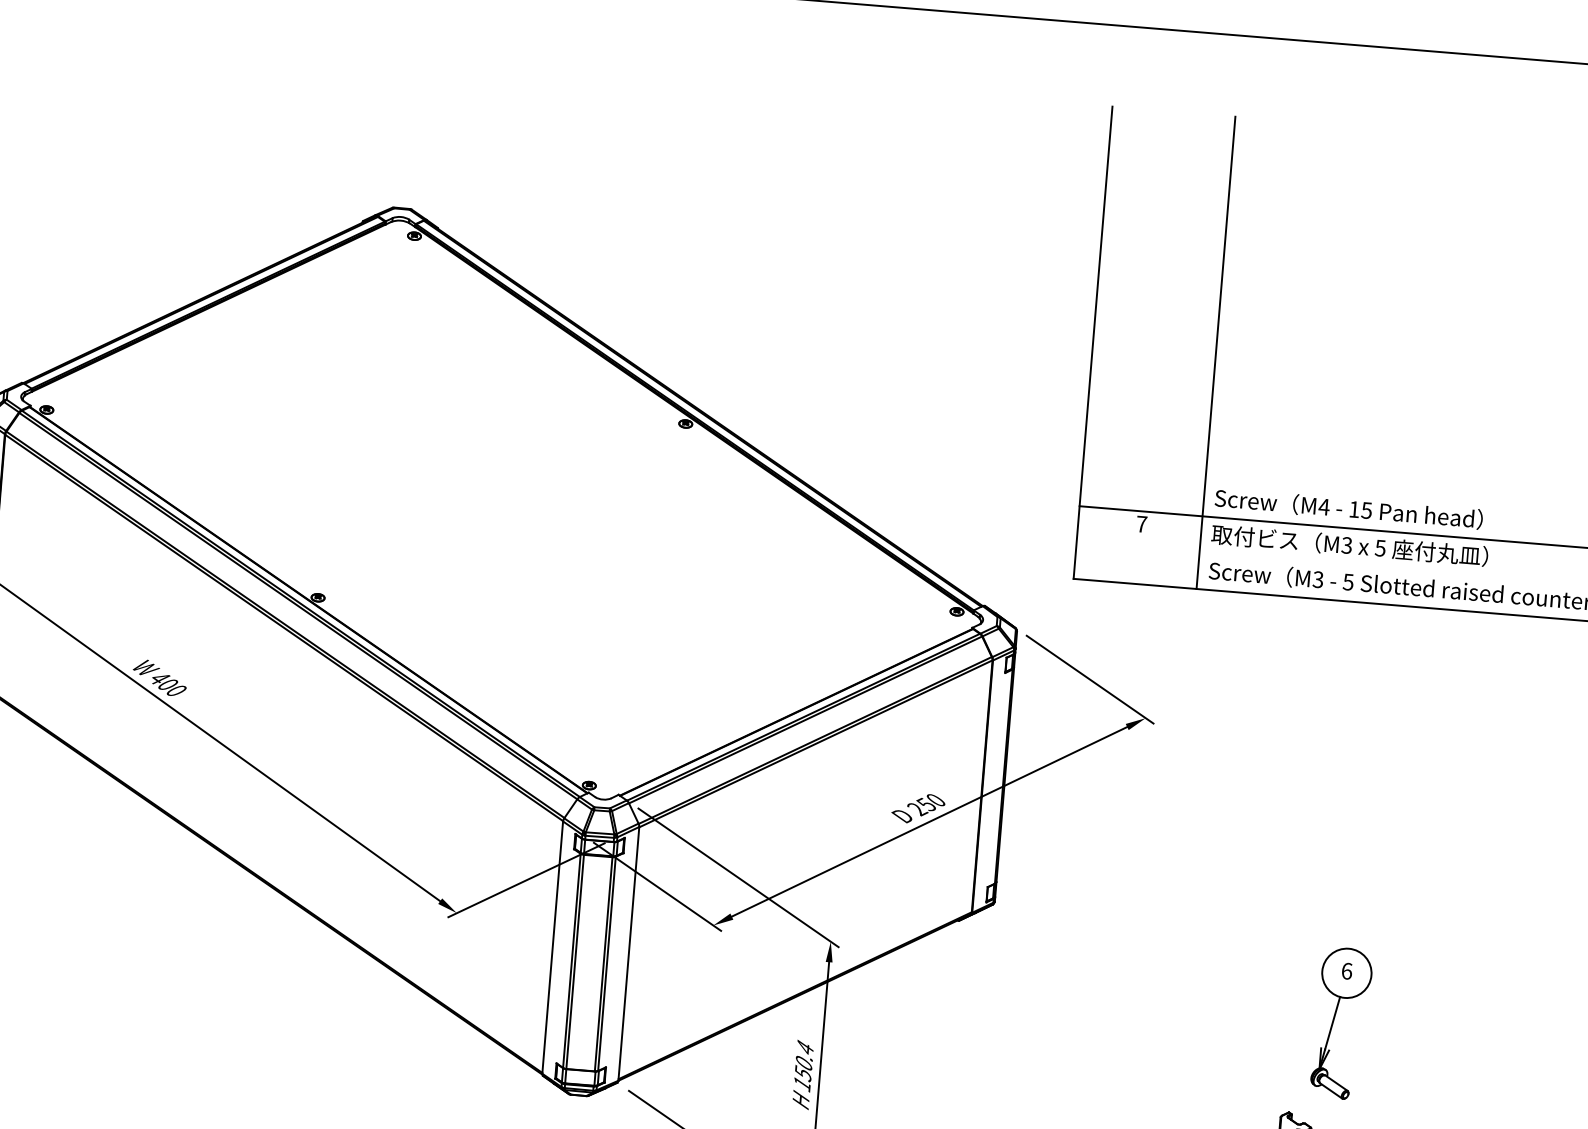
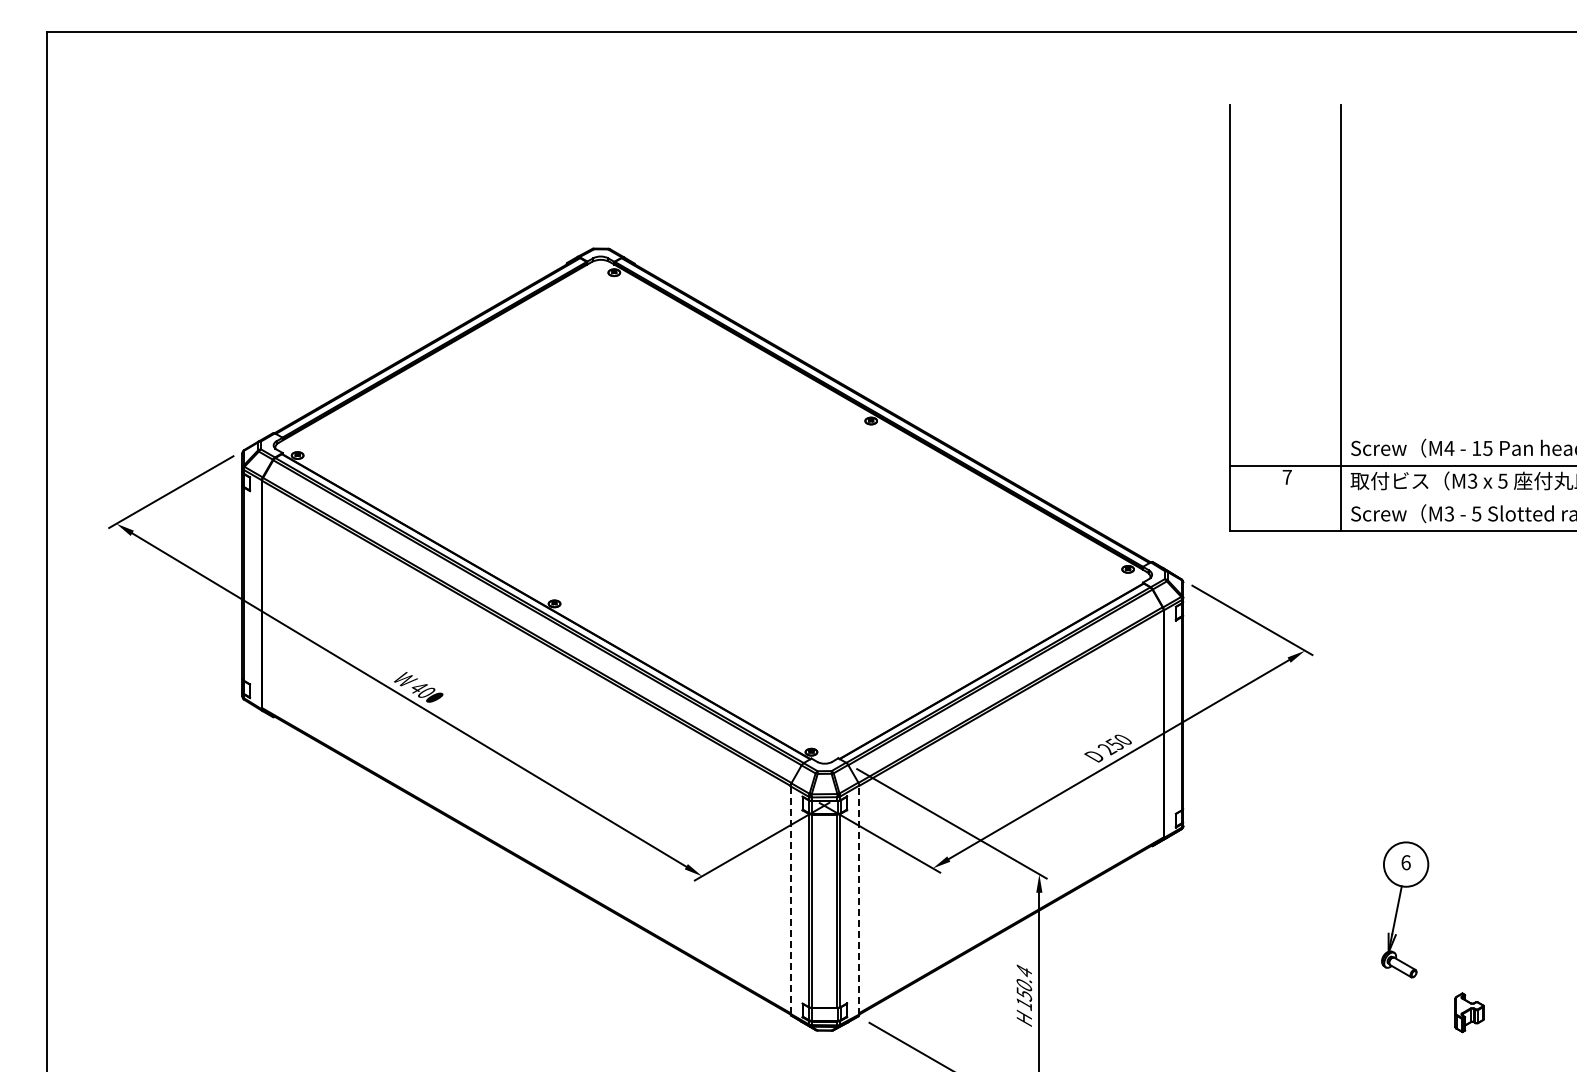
line: (552, 948) -> (790, 900), solid -> dashed
line: (629, 953) -> (859, 899), solid -> dashed
part: (1334, 1022) -> (1398, 909), moved

